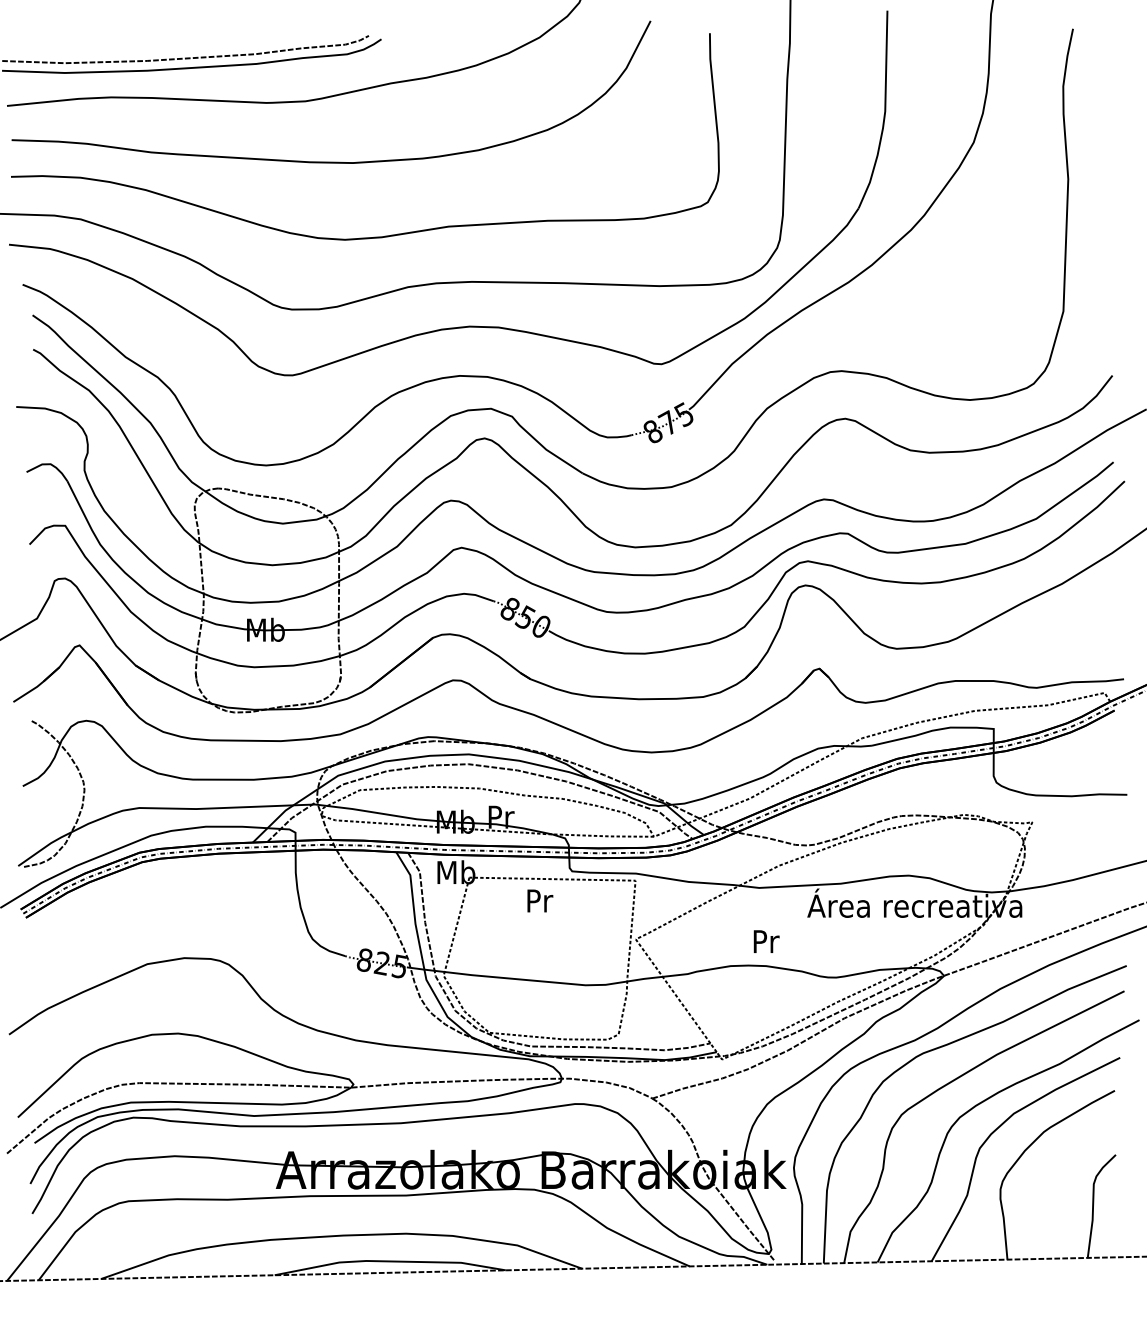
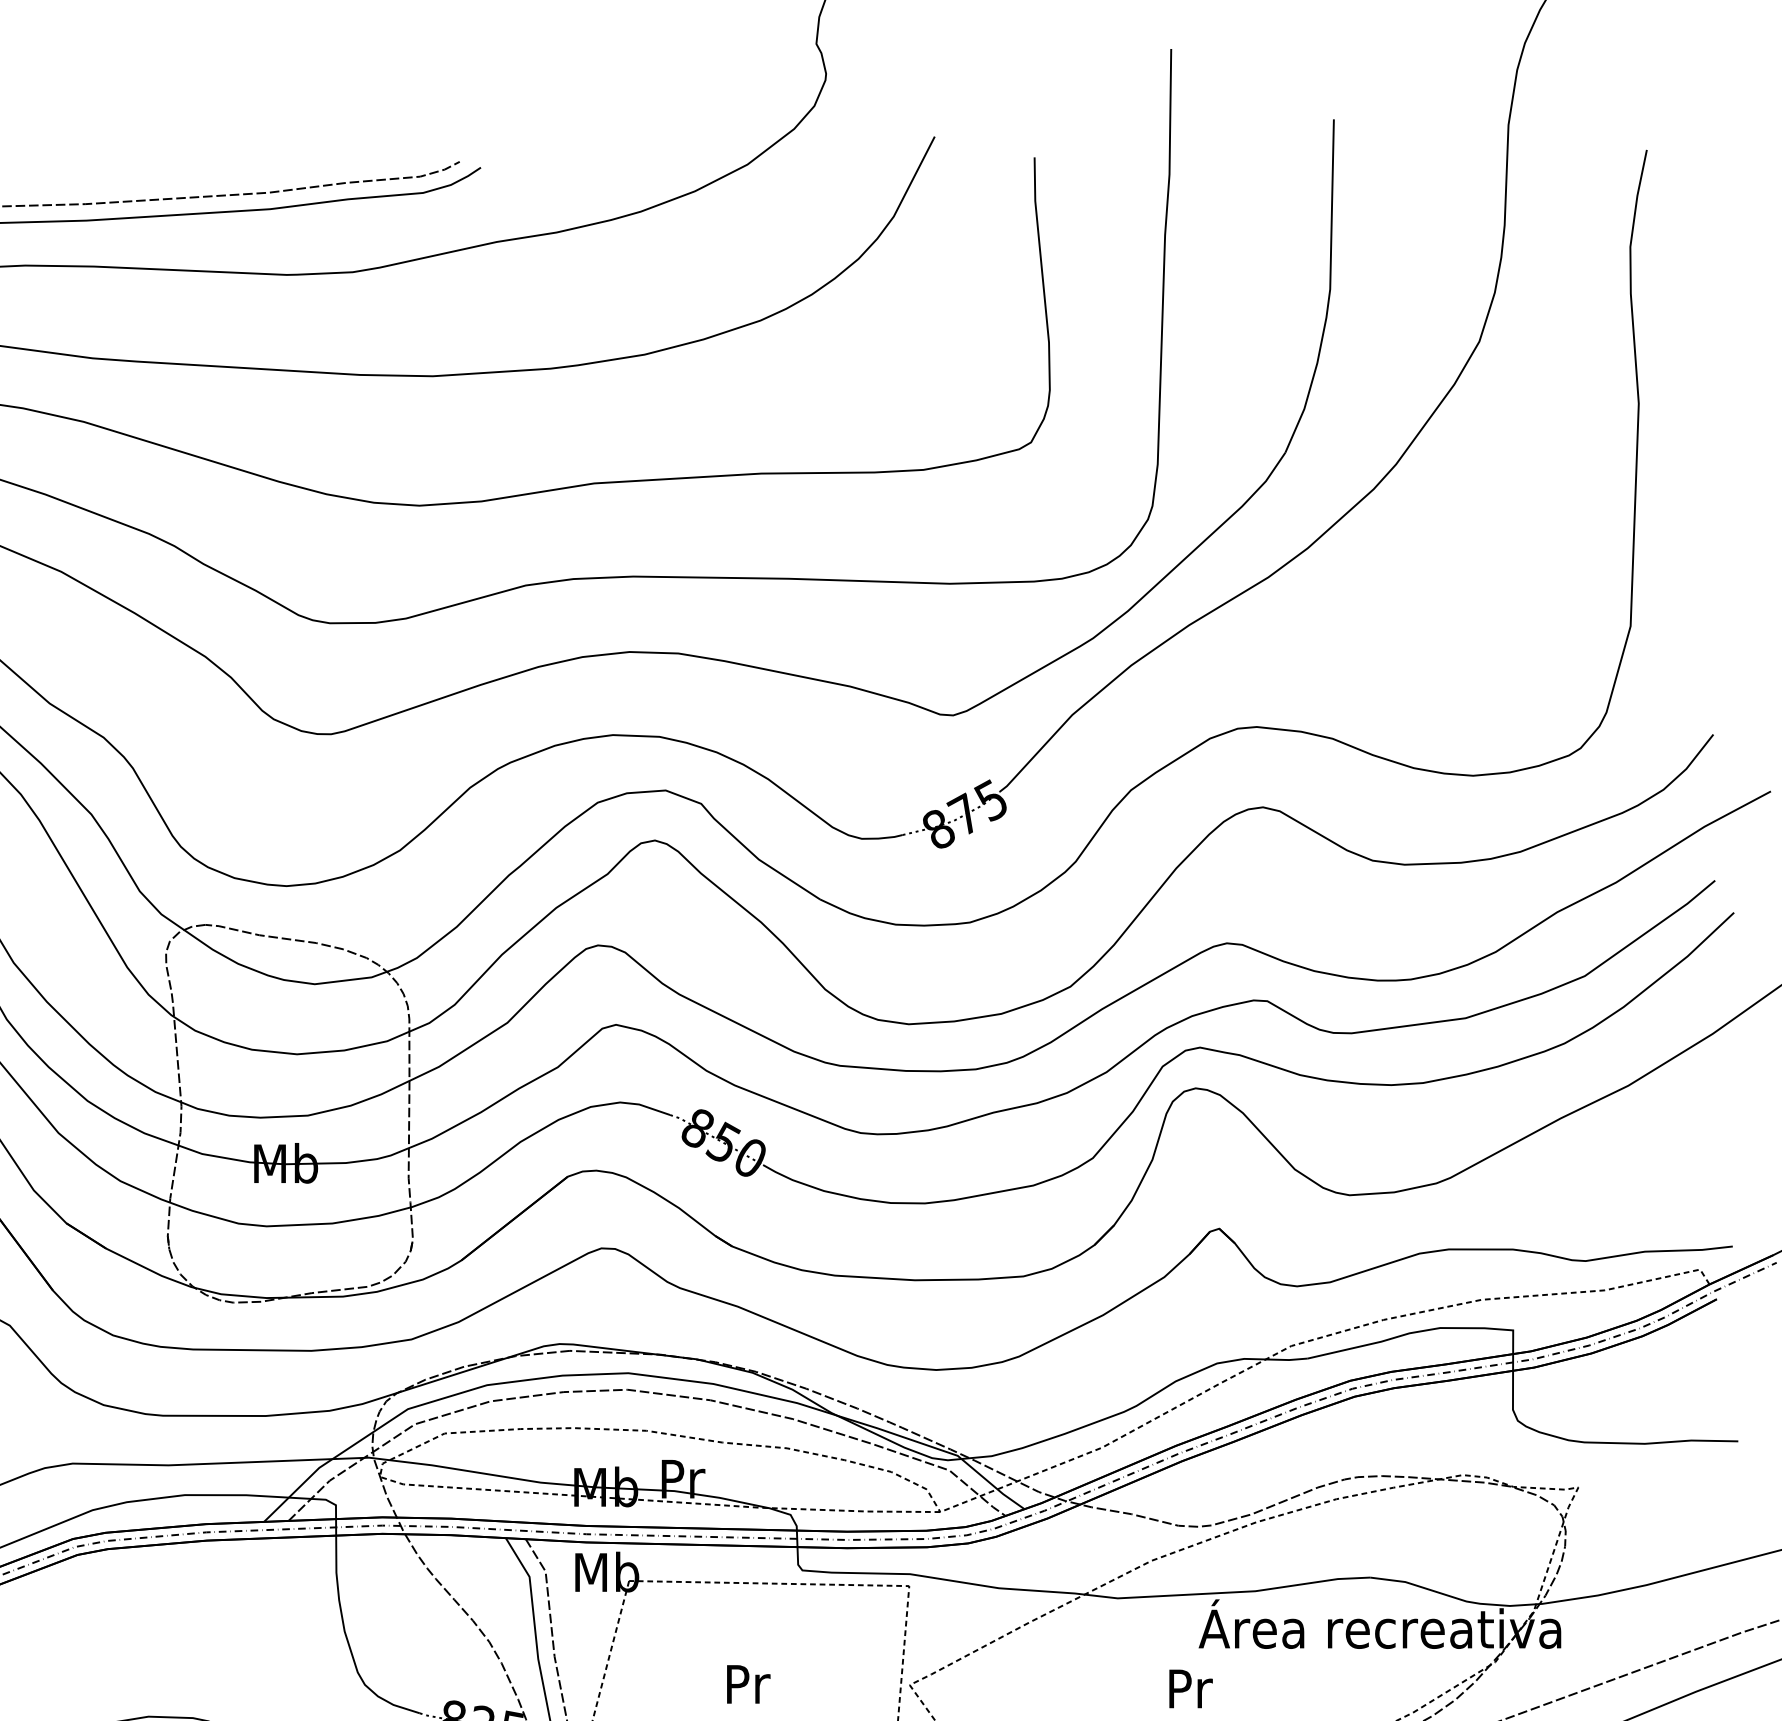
text: (540, 900) -> (748, 1683), moved
text: (766, 941) -> (1190, 1688), moved

